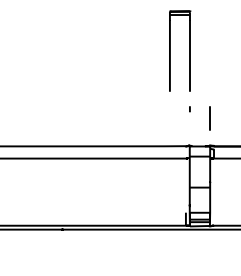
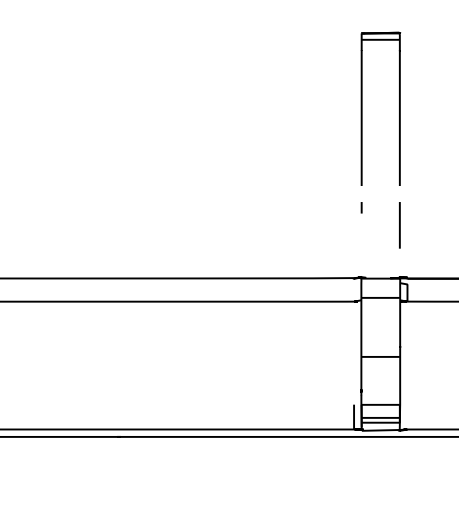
part: (189, 50) -> (398, 107), moved

